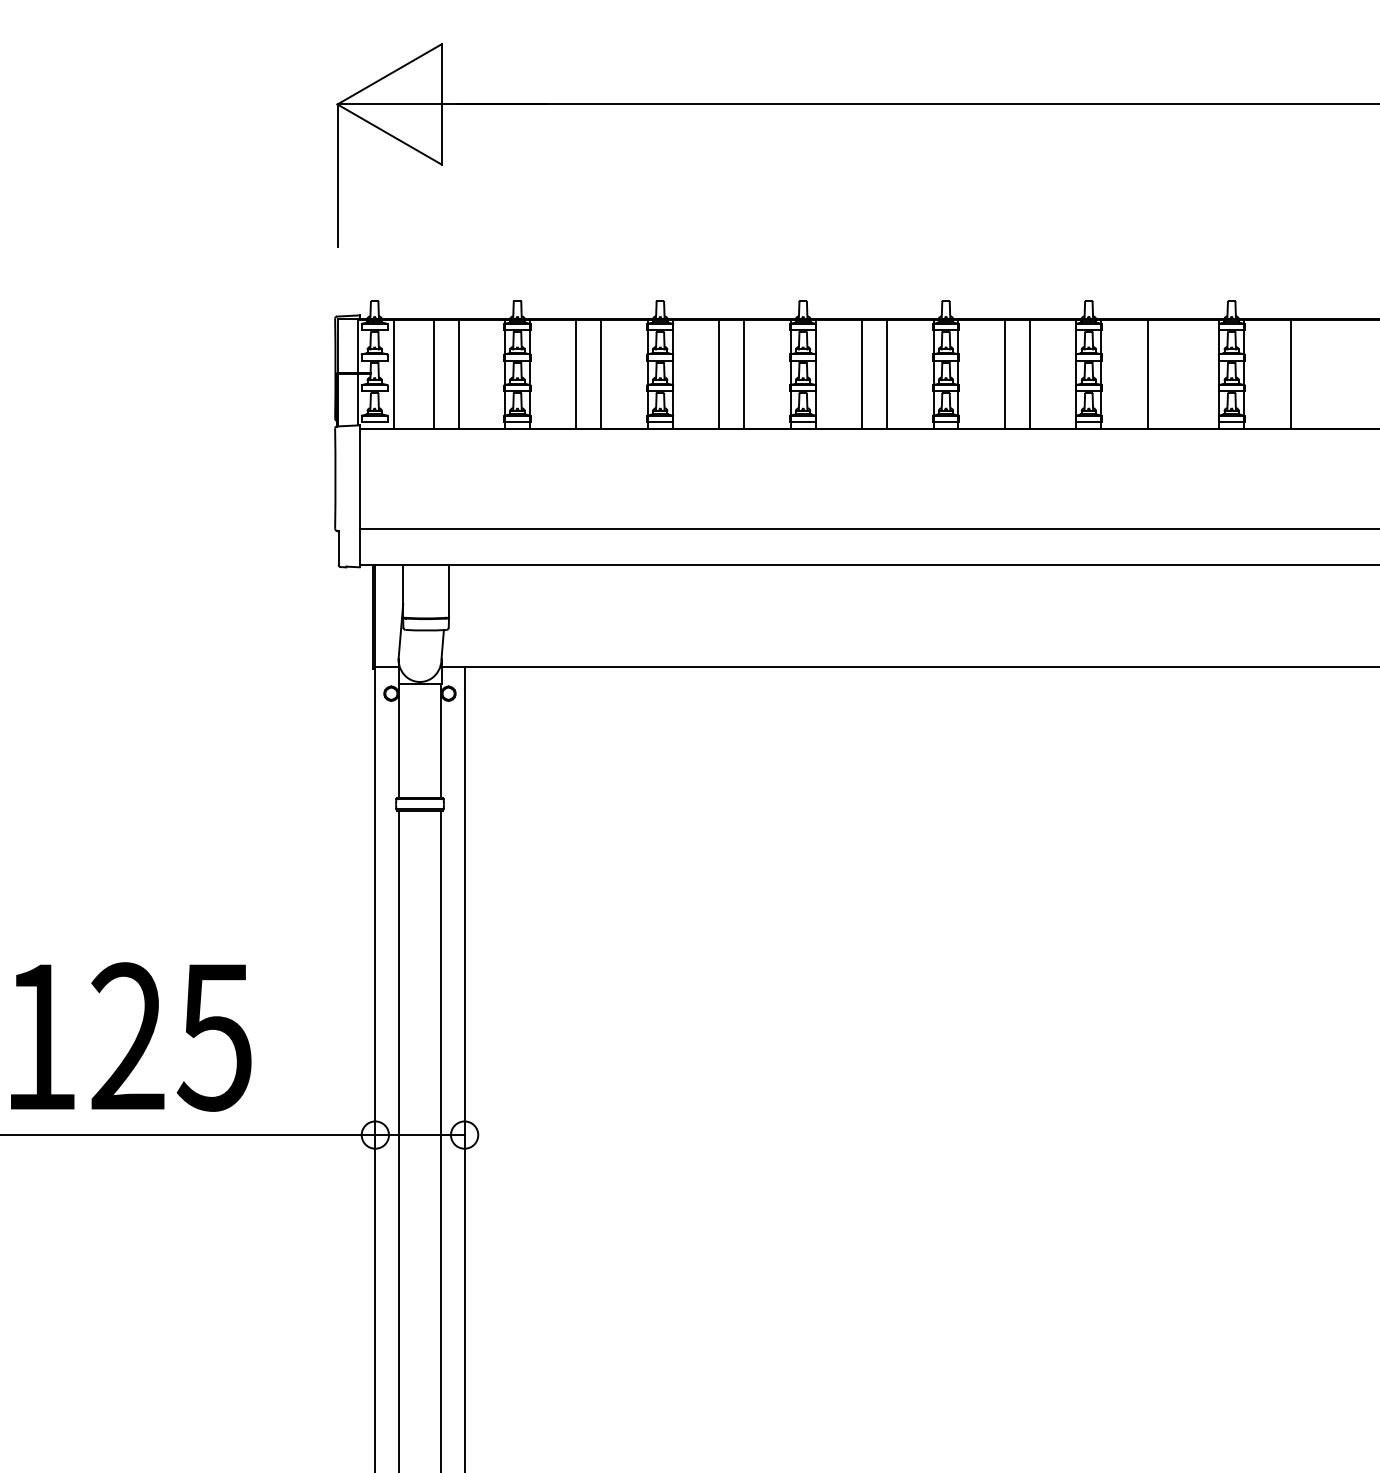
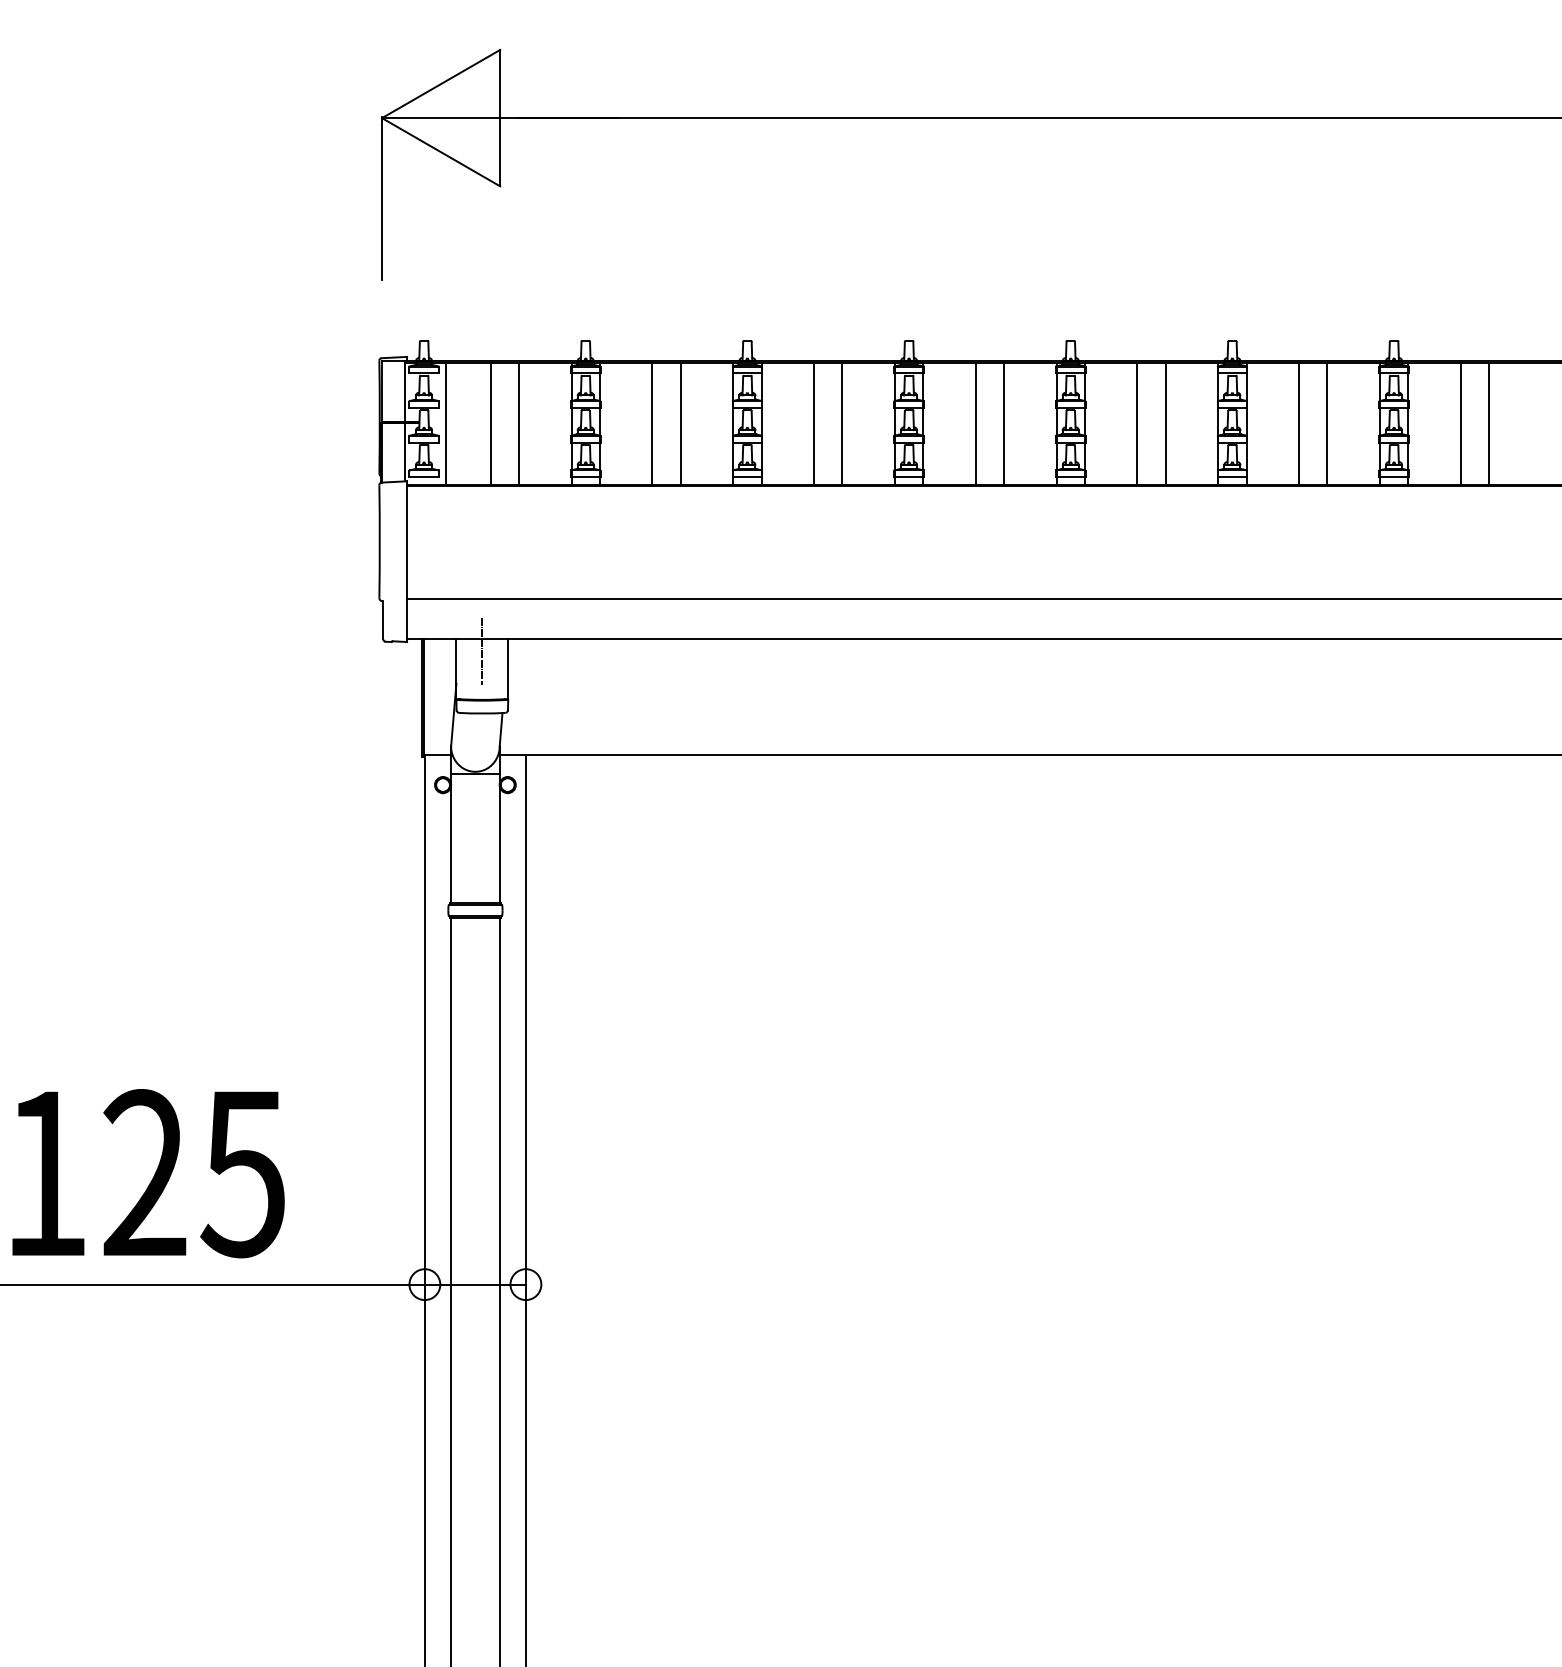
line: (1172, 374) -> (1327, 423), added
line: (1315, 374) -> (1488, 423), added
line: (426, 575) -> (482, 651), added

